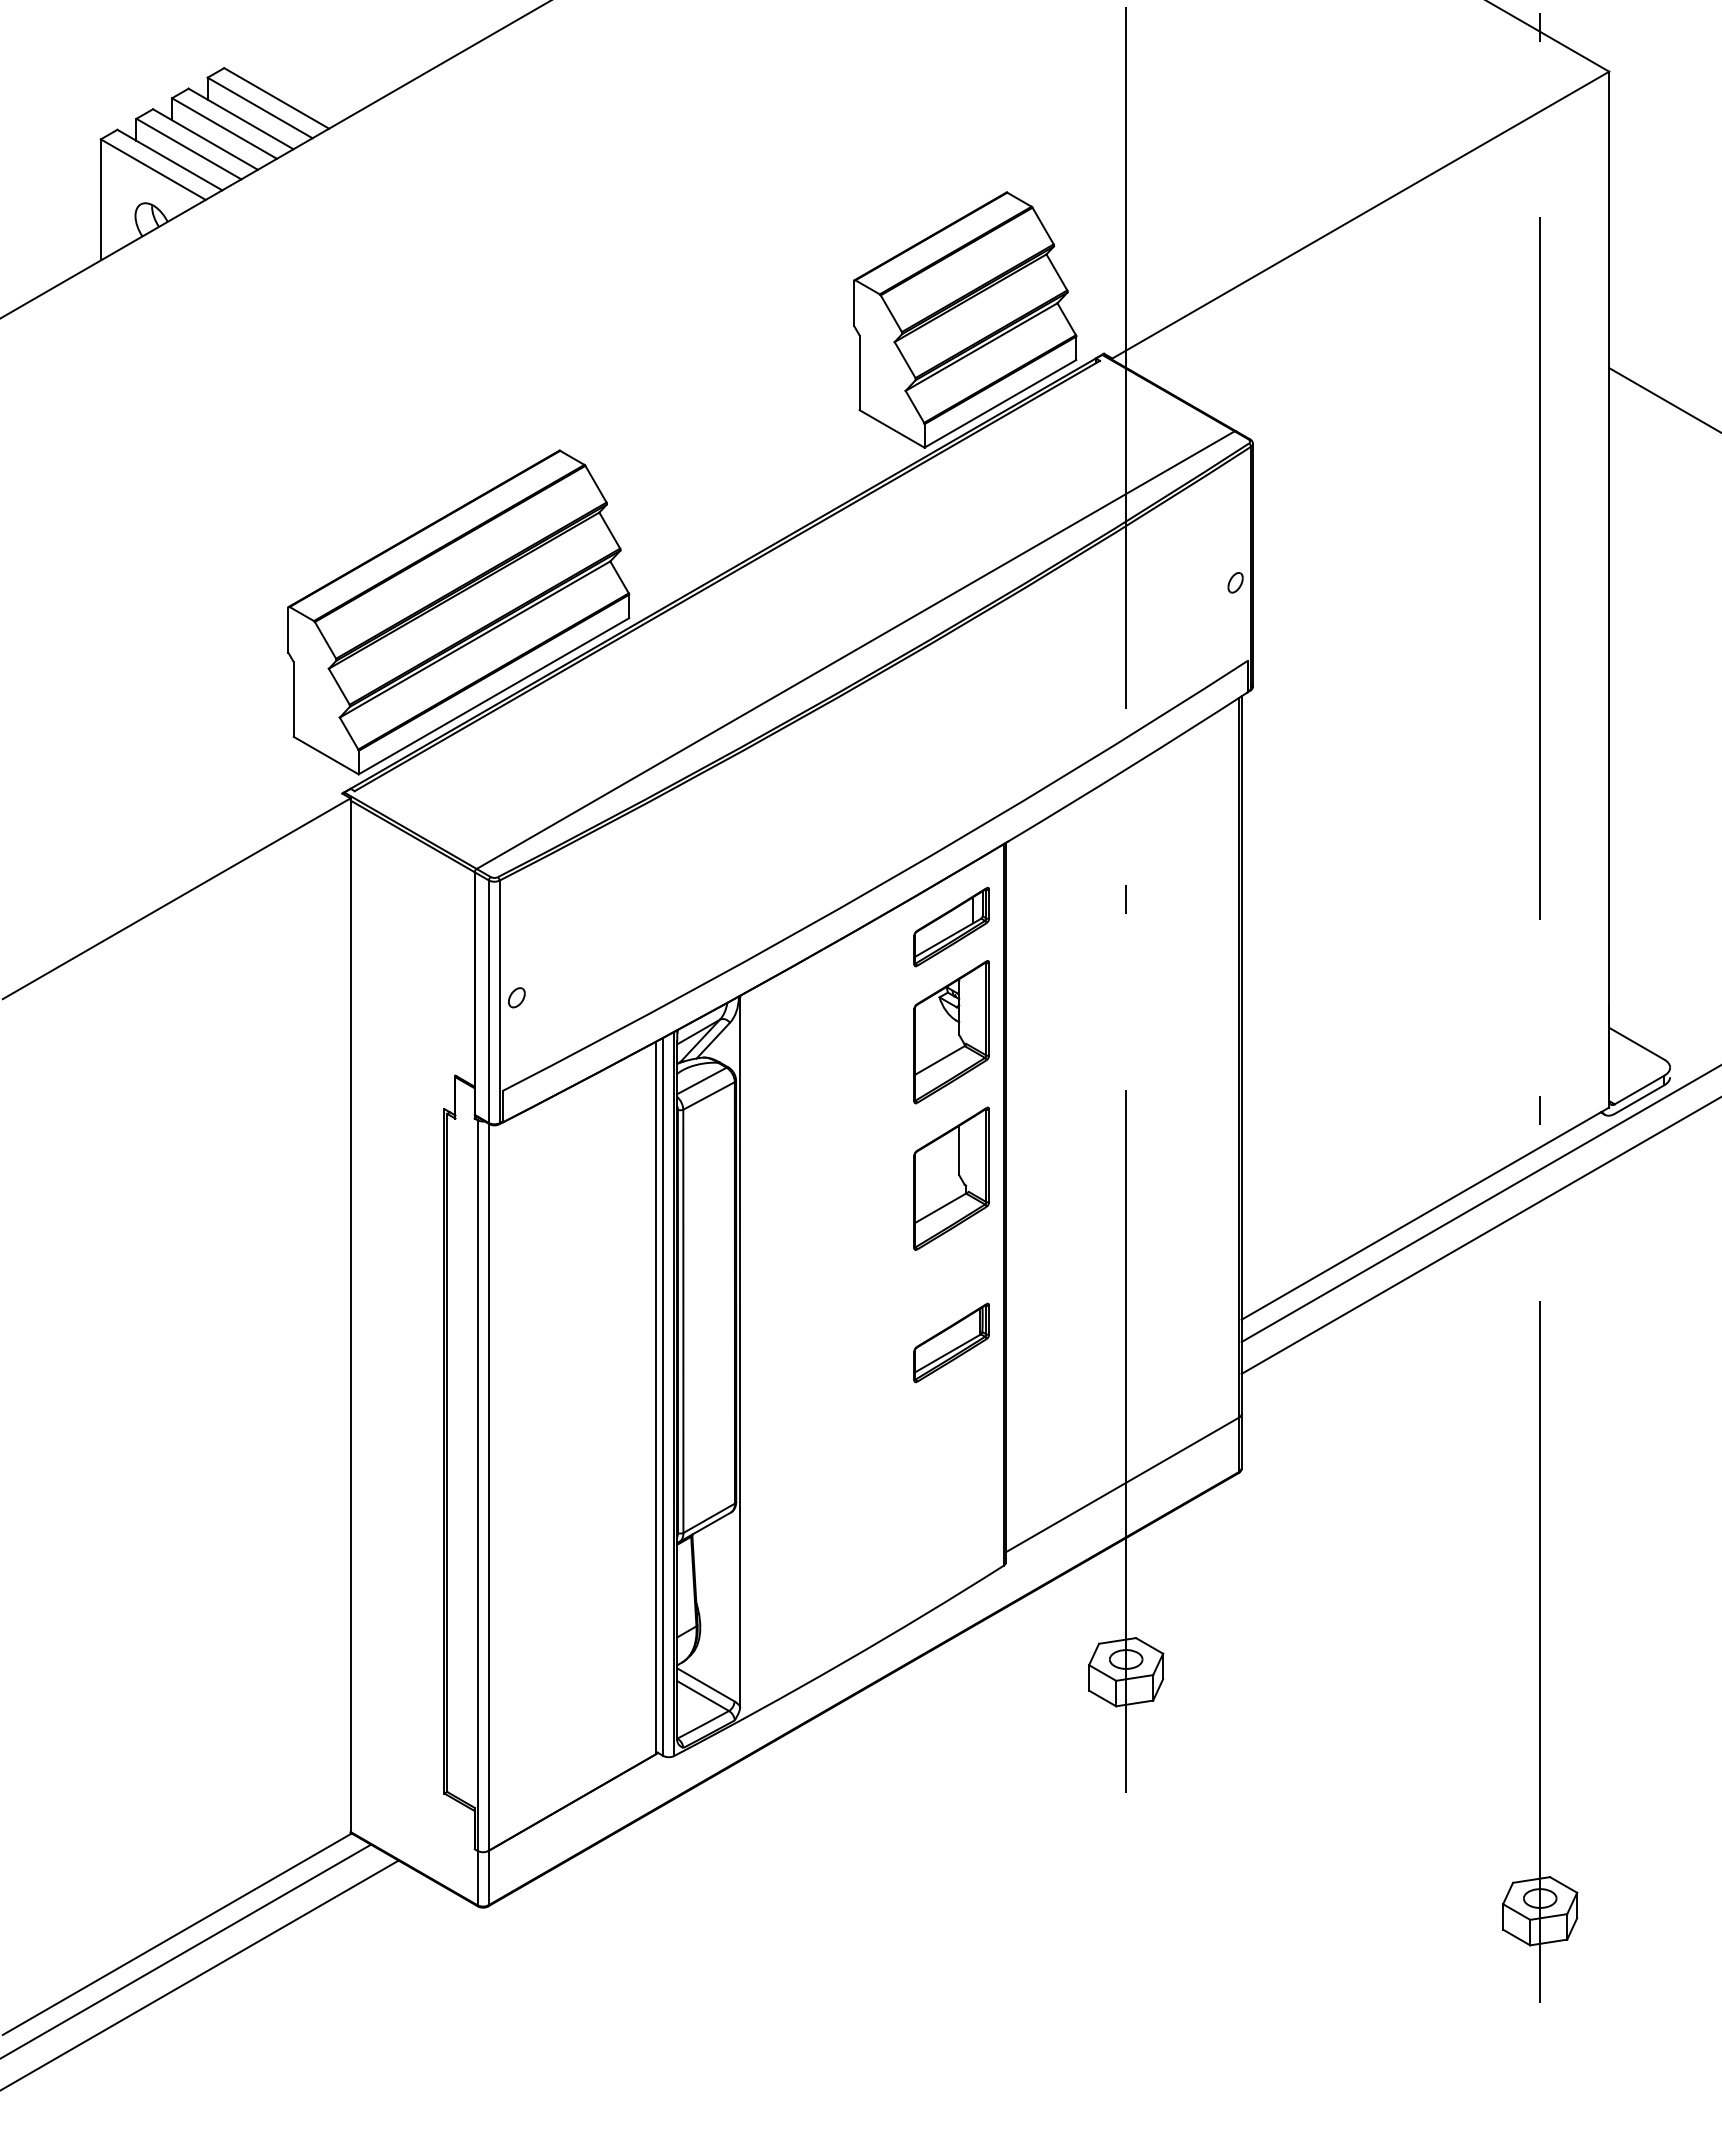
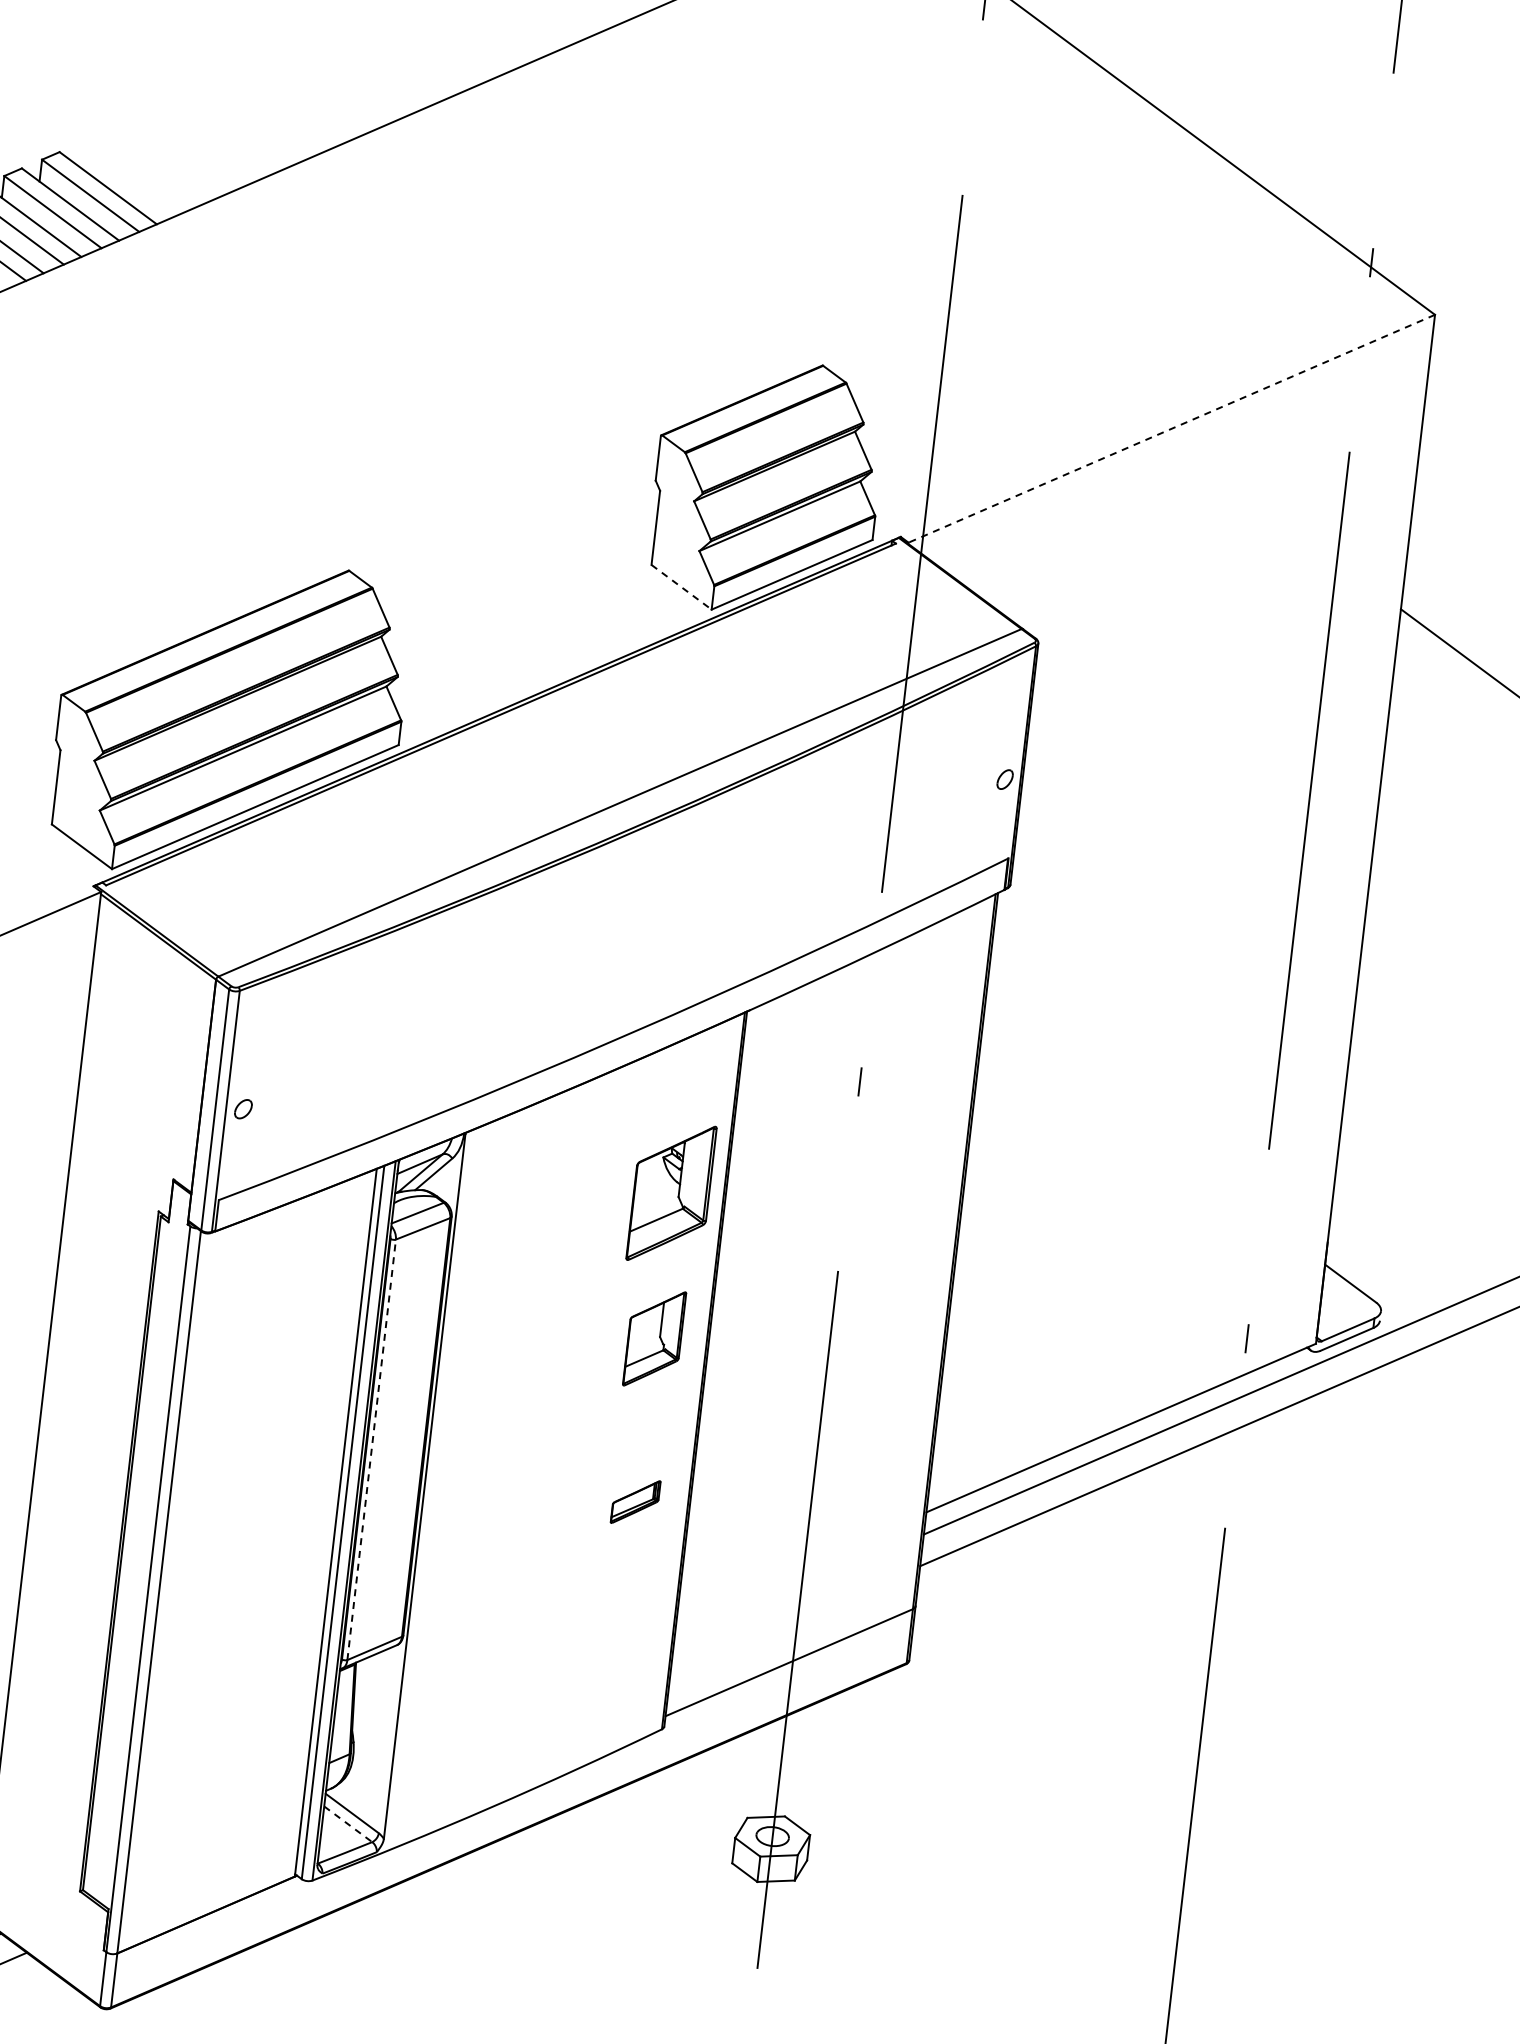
line: (1360, 215) -> (1171, 429), solid -> dashed
line: (892, 429) -> (681, 587), solid -> dashed
part: (951, 926) -> (683, 1088), removed
part: (951, 1178) -> (654, 1338), size x0.7
line: (683, 1321) -> (371, 1449), solid -> dashed
part: (951, 1342) -> (635, 1501), size x0.6
line: (703, 1696) -> (348, 1824), solid -> dashed

